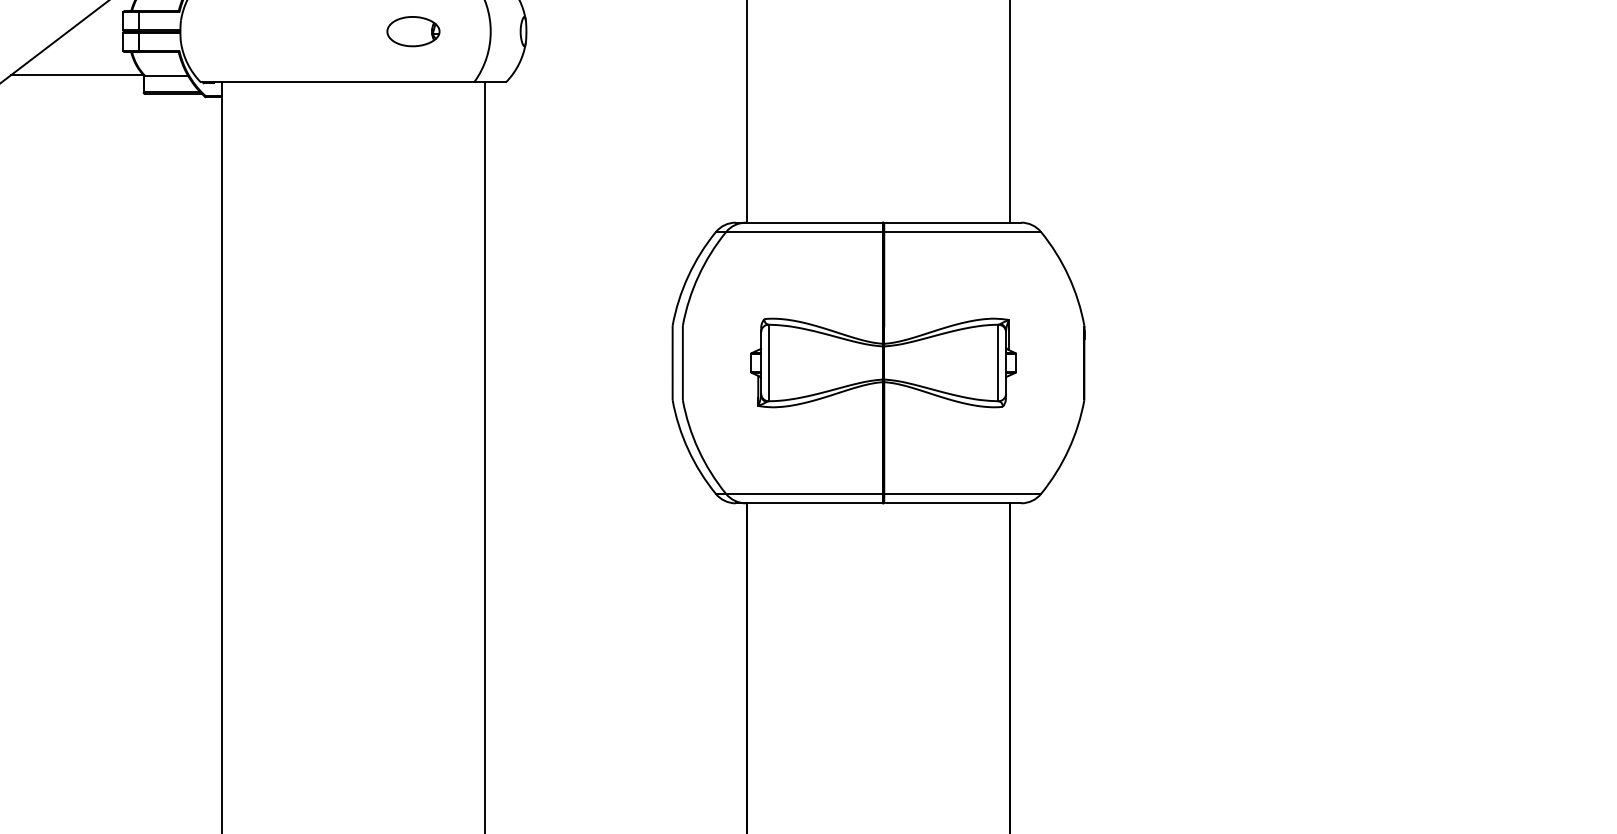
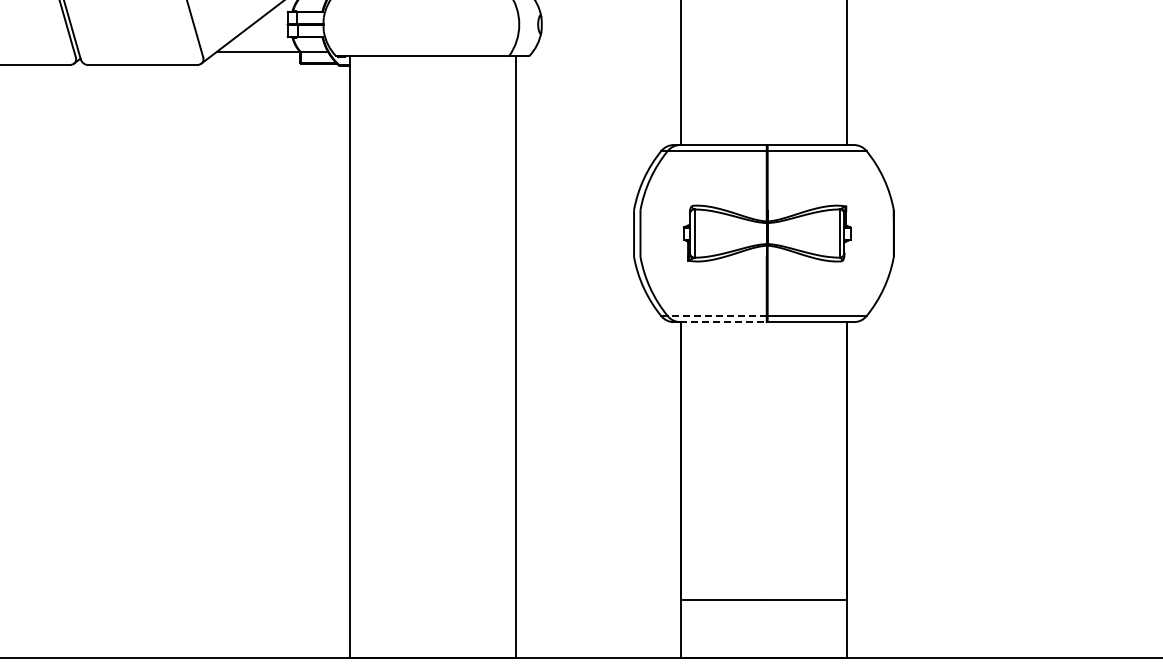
part: (413, 31) -> (470, 24), removed
line: (803, 494) -> (716, 316), solid -> dashed
line: (815, 503) -> (724, 322), solid -> dashed

